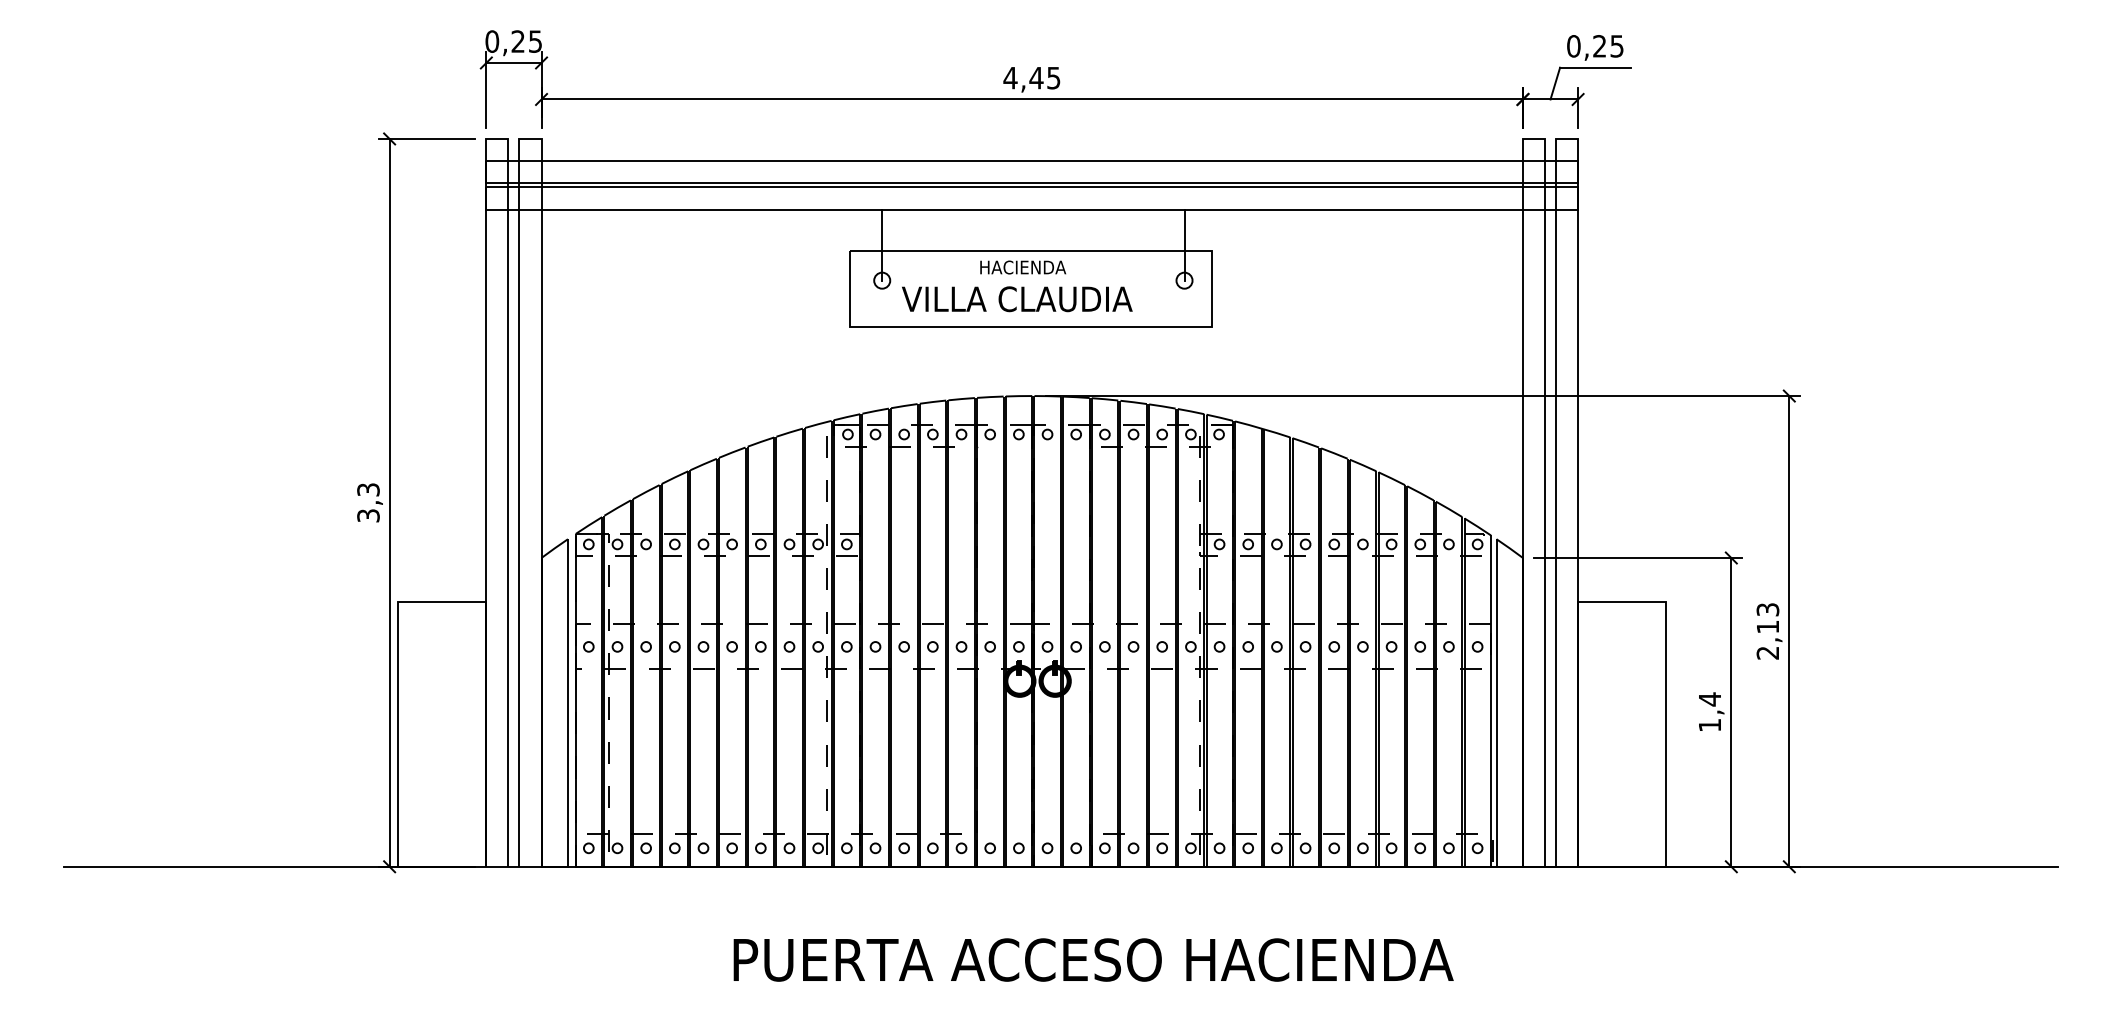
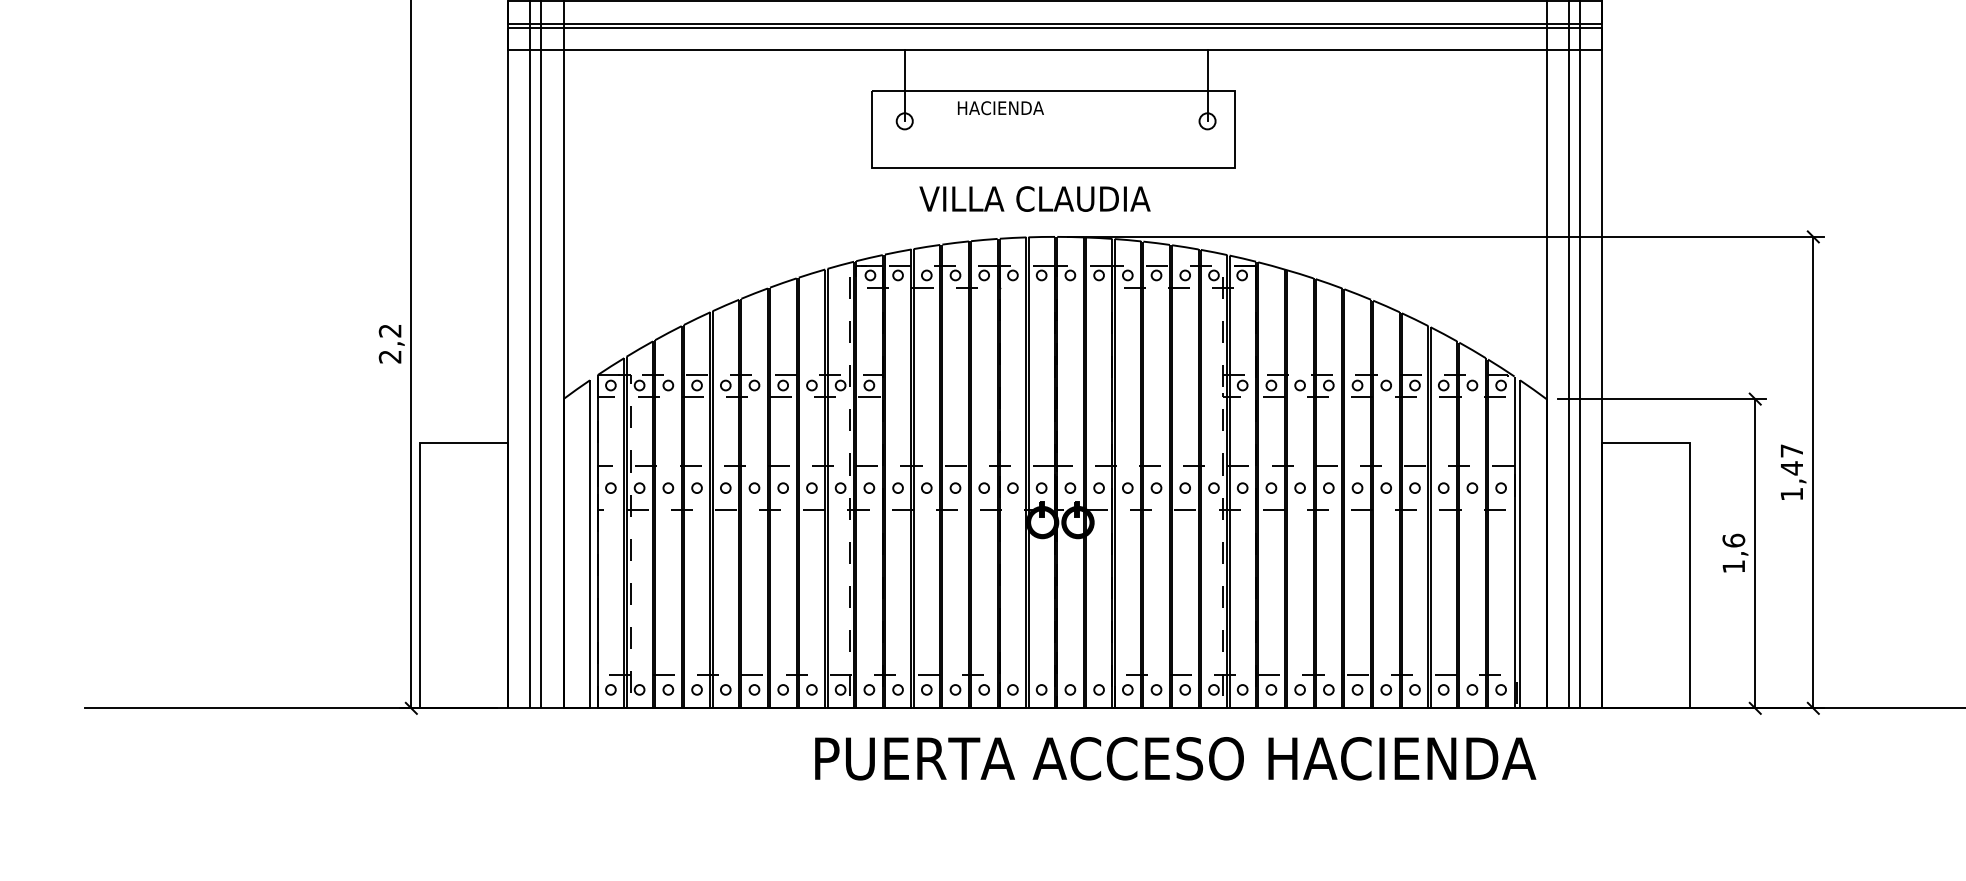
text: (1023, 267) -> (1001, 108), moved
text: (1017, 299) -> (1035, 199), moved
text: (368, 502) -> (390, 343), 3,3 -> 2,2
text: (1767, 631) -> (1791, 472), 2,13 -> 1,47
text: (1709, 699) -> (1733, 540), 1,4 -> 1,6
text: (1093, 959) -> (1175, 758), moved

